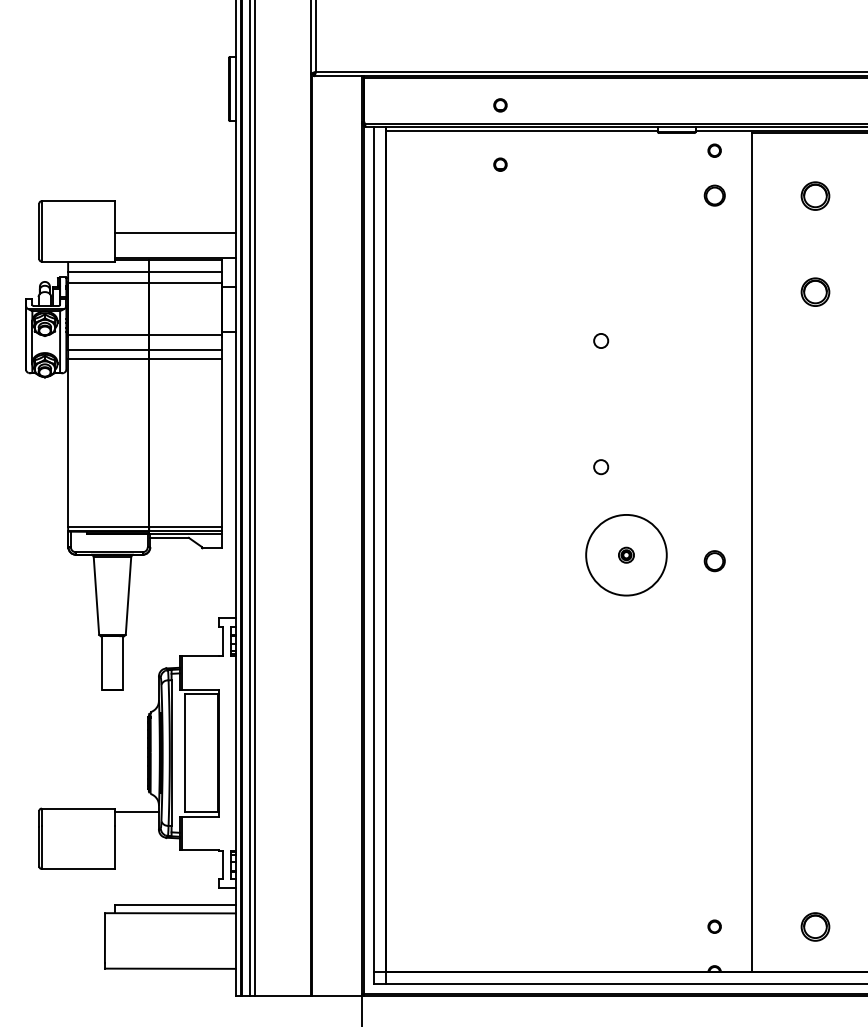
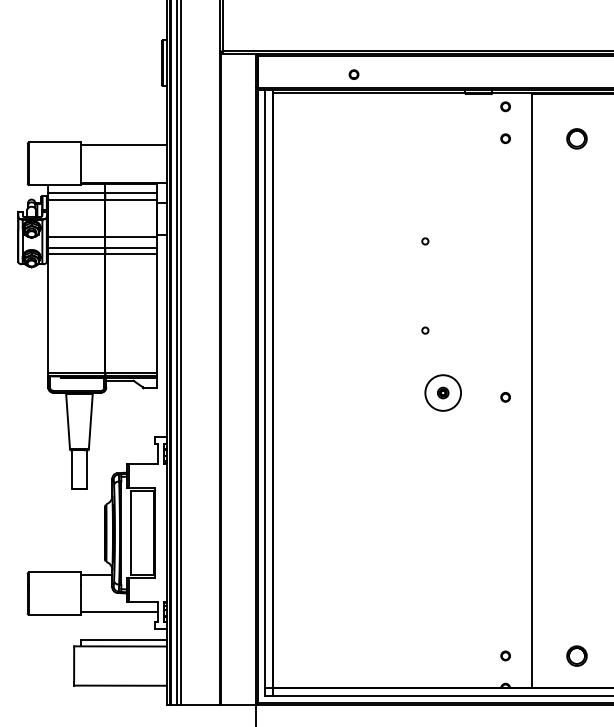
part: (499, 164) -> (353, 116), removed
part: (714, 195) -> (505, 138), size x0.62
line: (174, 233) -> (123, 145), moved
part: (814, 291) -> (576, 206), removed
circle: (601, 341) -> (425, 241), size x0.62
circle: (601, 466) -> (425, 330), size x0.62
circle: (626, 554) -> (443, 392), size x0.62
part: (714, 561) -> (505, 397), size x0.62
line: (169, 865) -> (119, 612), added

